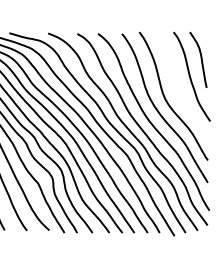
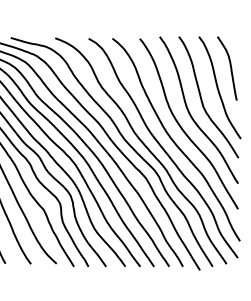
curve: (176, 85) -> (202, 97), added

